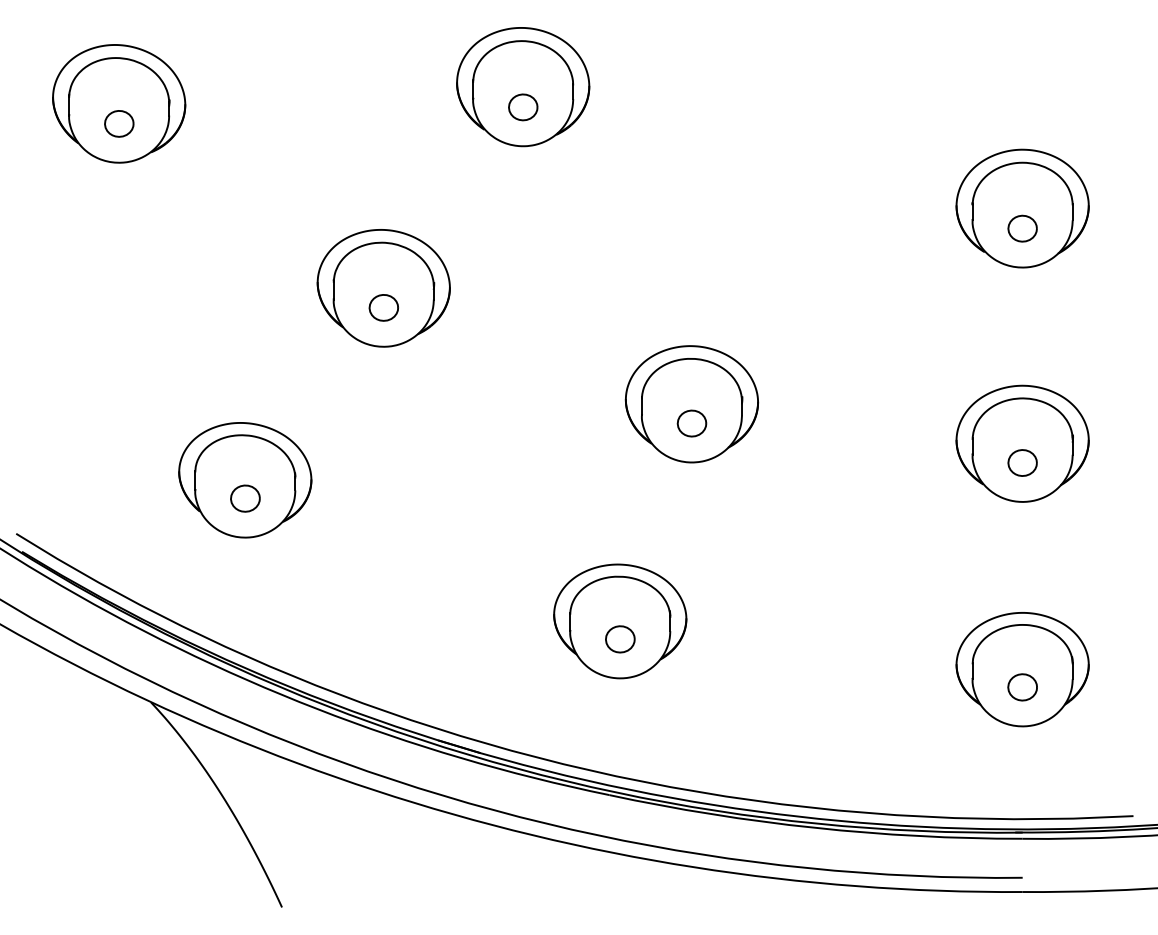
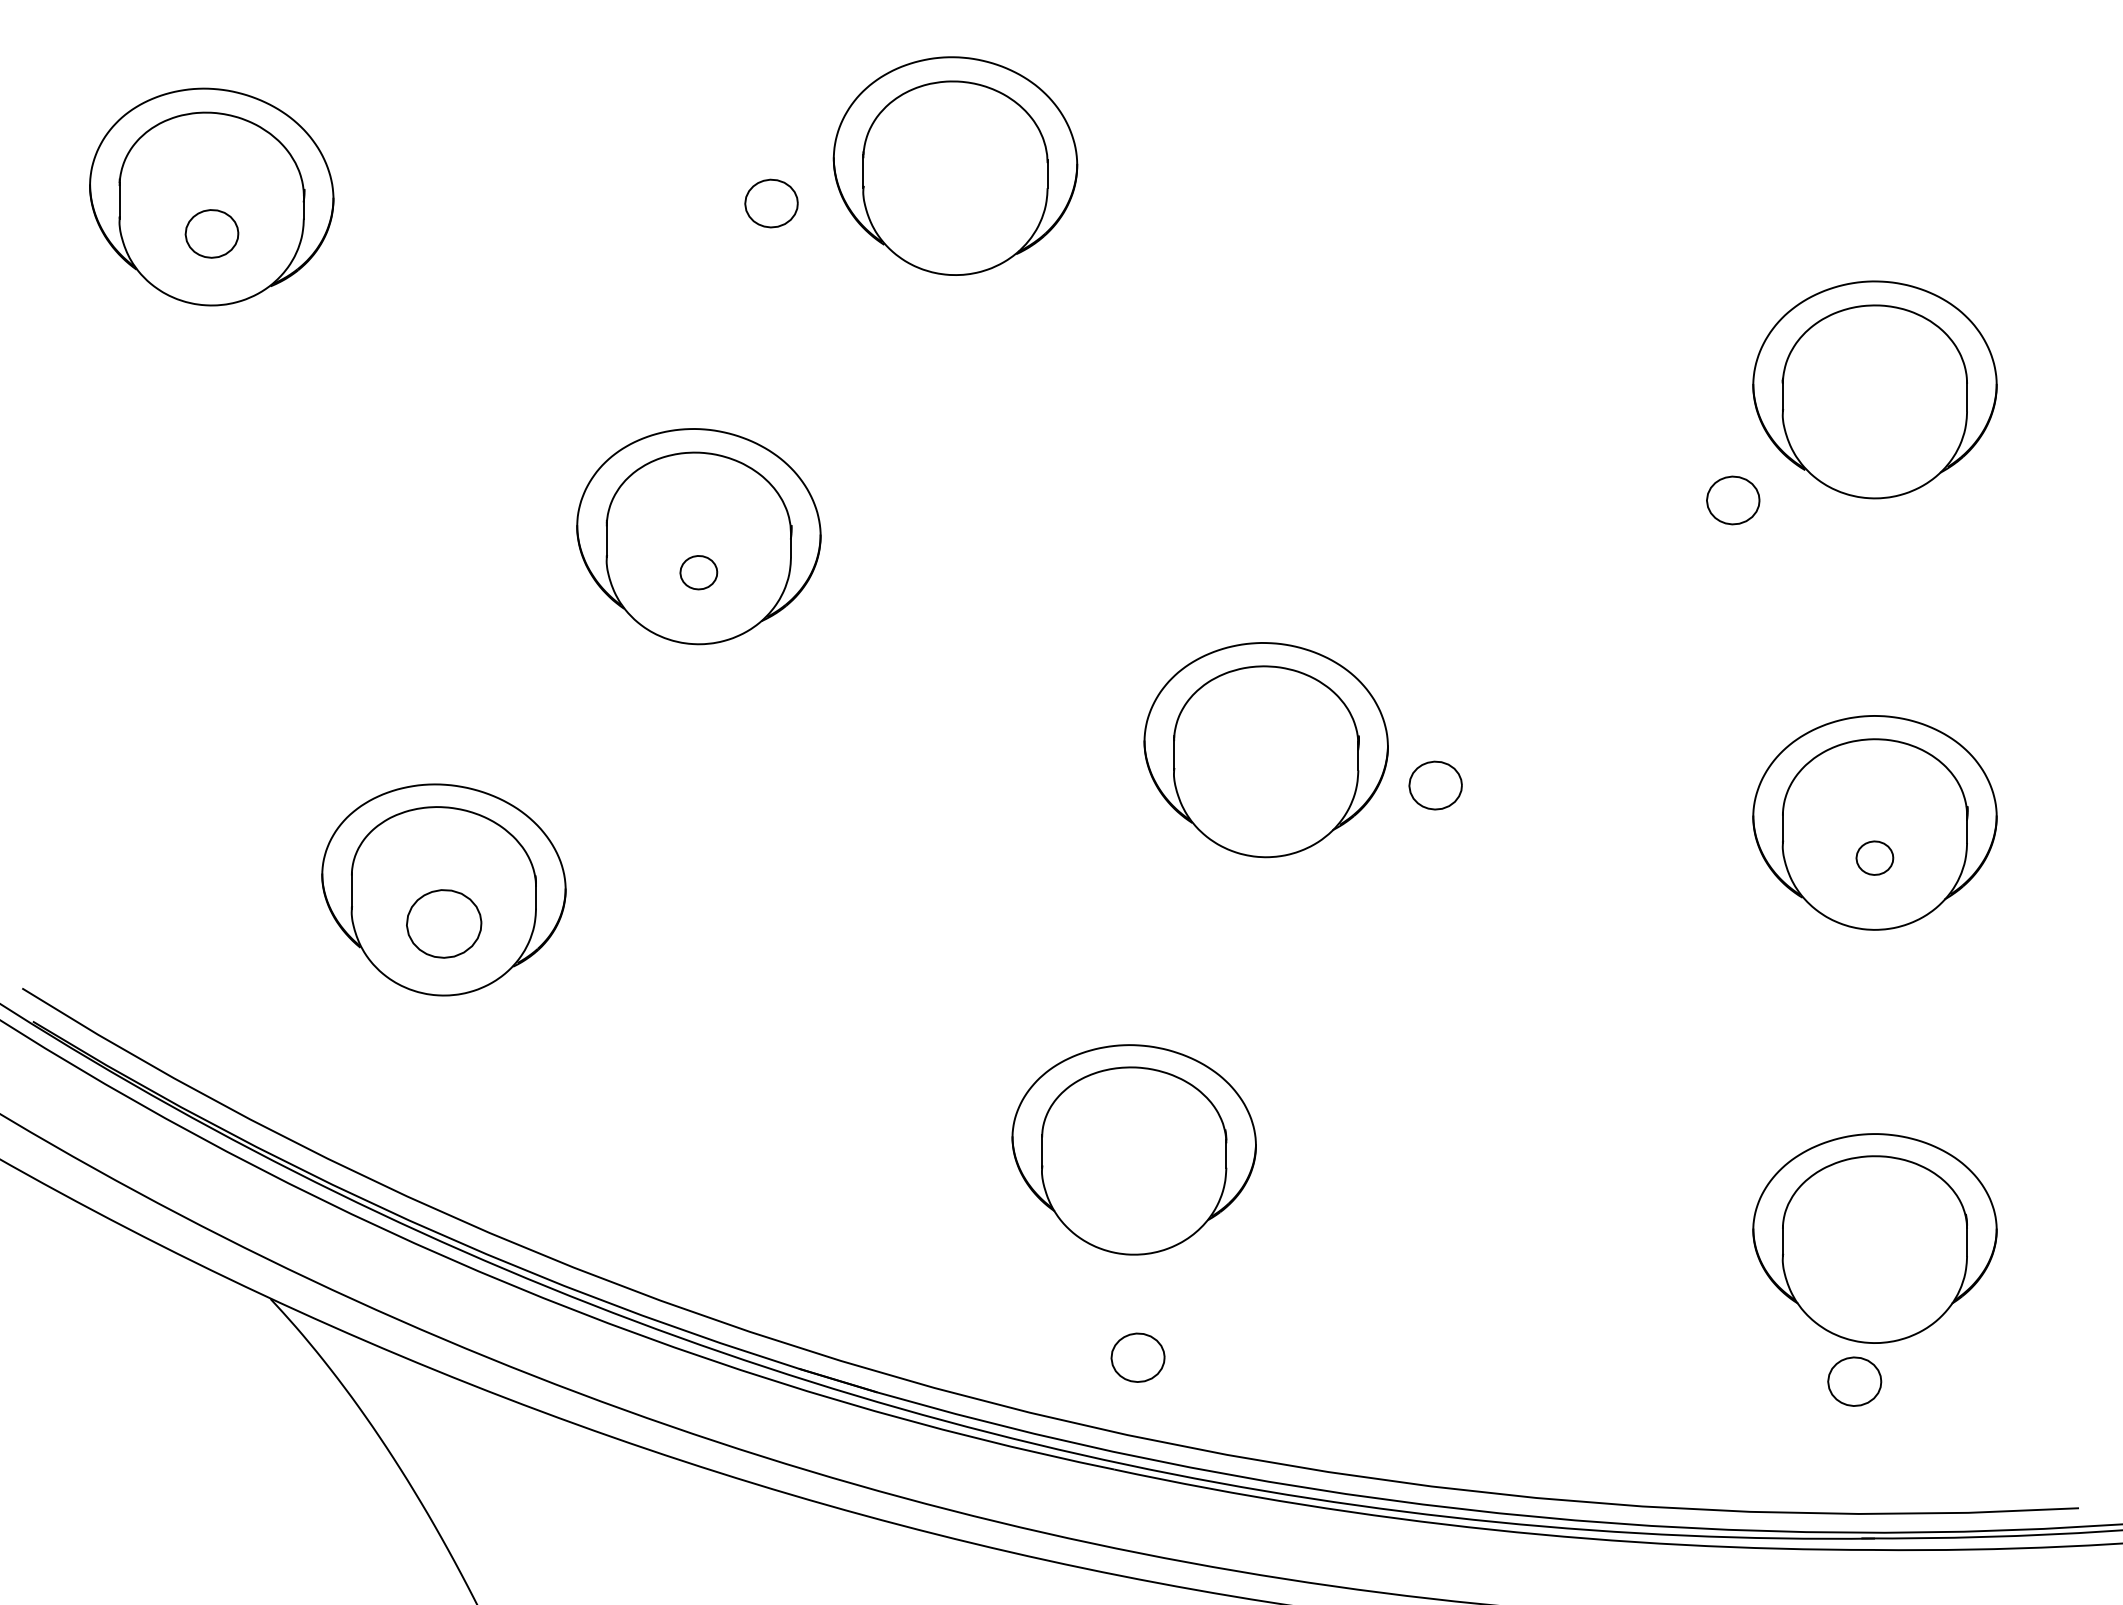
part: (523, 107) -> (772, 203), moved
part: (1022, 228) -> (1732, 500), moved
part: (383, 307) -> (698, 571), size x0.7
part: (691, 423) -> (1434, 785), moved
part: (1022, 462) -> (1874, 857), size x0.7
part: (245, 498) -> (444, 923), size x1.4
part: (620, 639) -> (1138, 1357), moved
part: (1022, 687) -> (1854, 1381), moved

